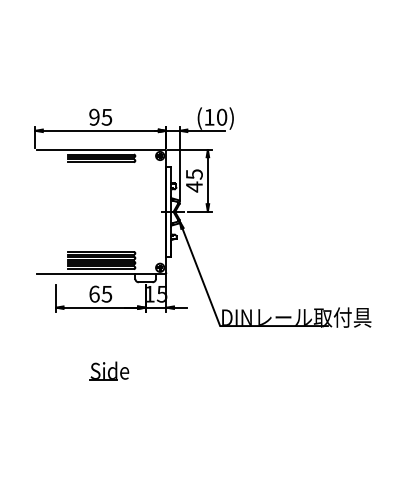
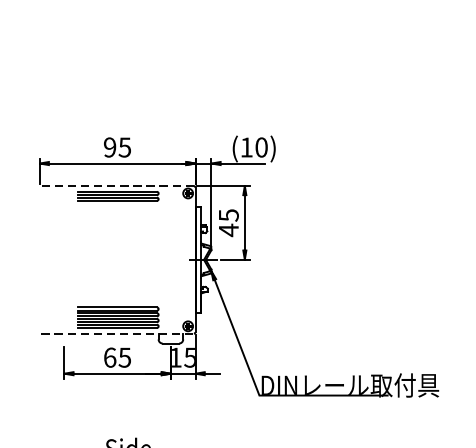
line: (100, 149) -> (117, 185), solid -> dashed
line: (101, 274) -> (118, 334), solid -> dashed

